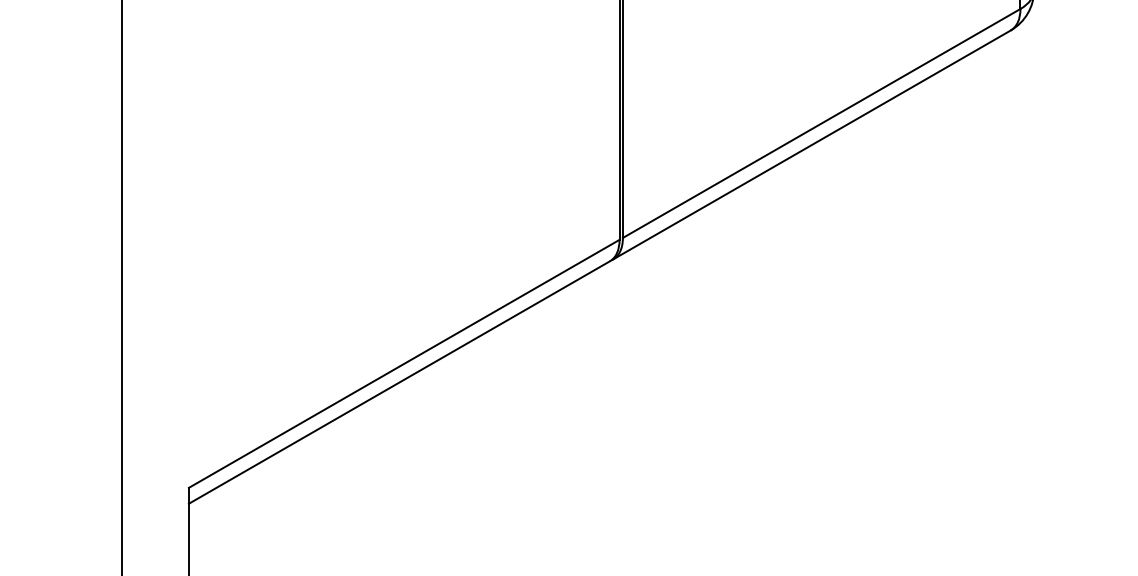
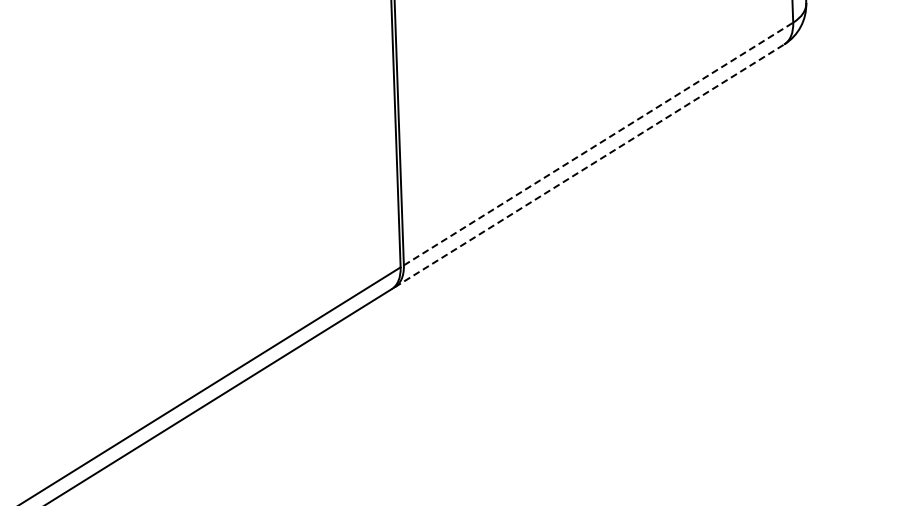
line: (822, 123) -> (599, 144), solid -> dashed
line: (812, 144) -> (590, 165), solid -> dashed

